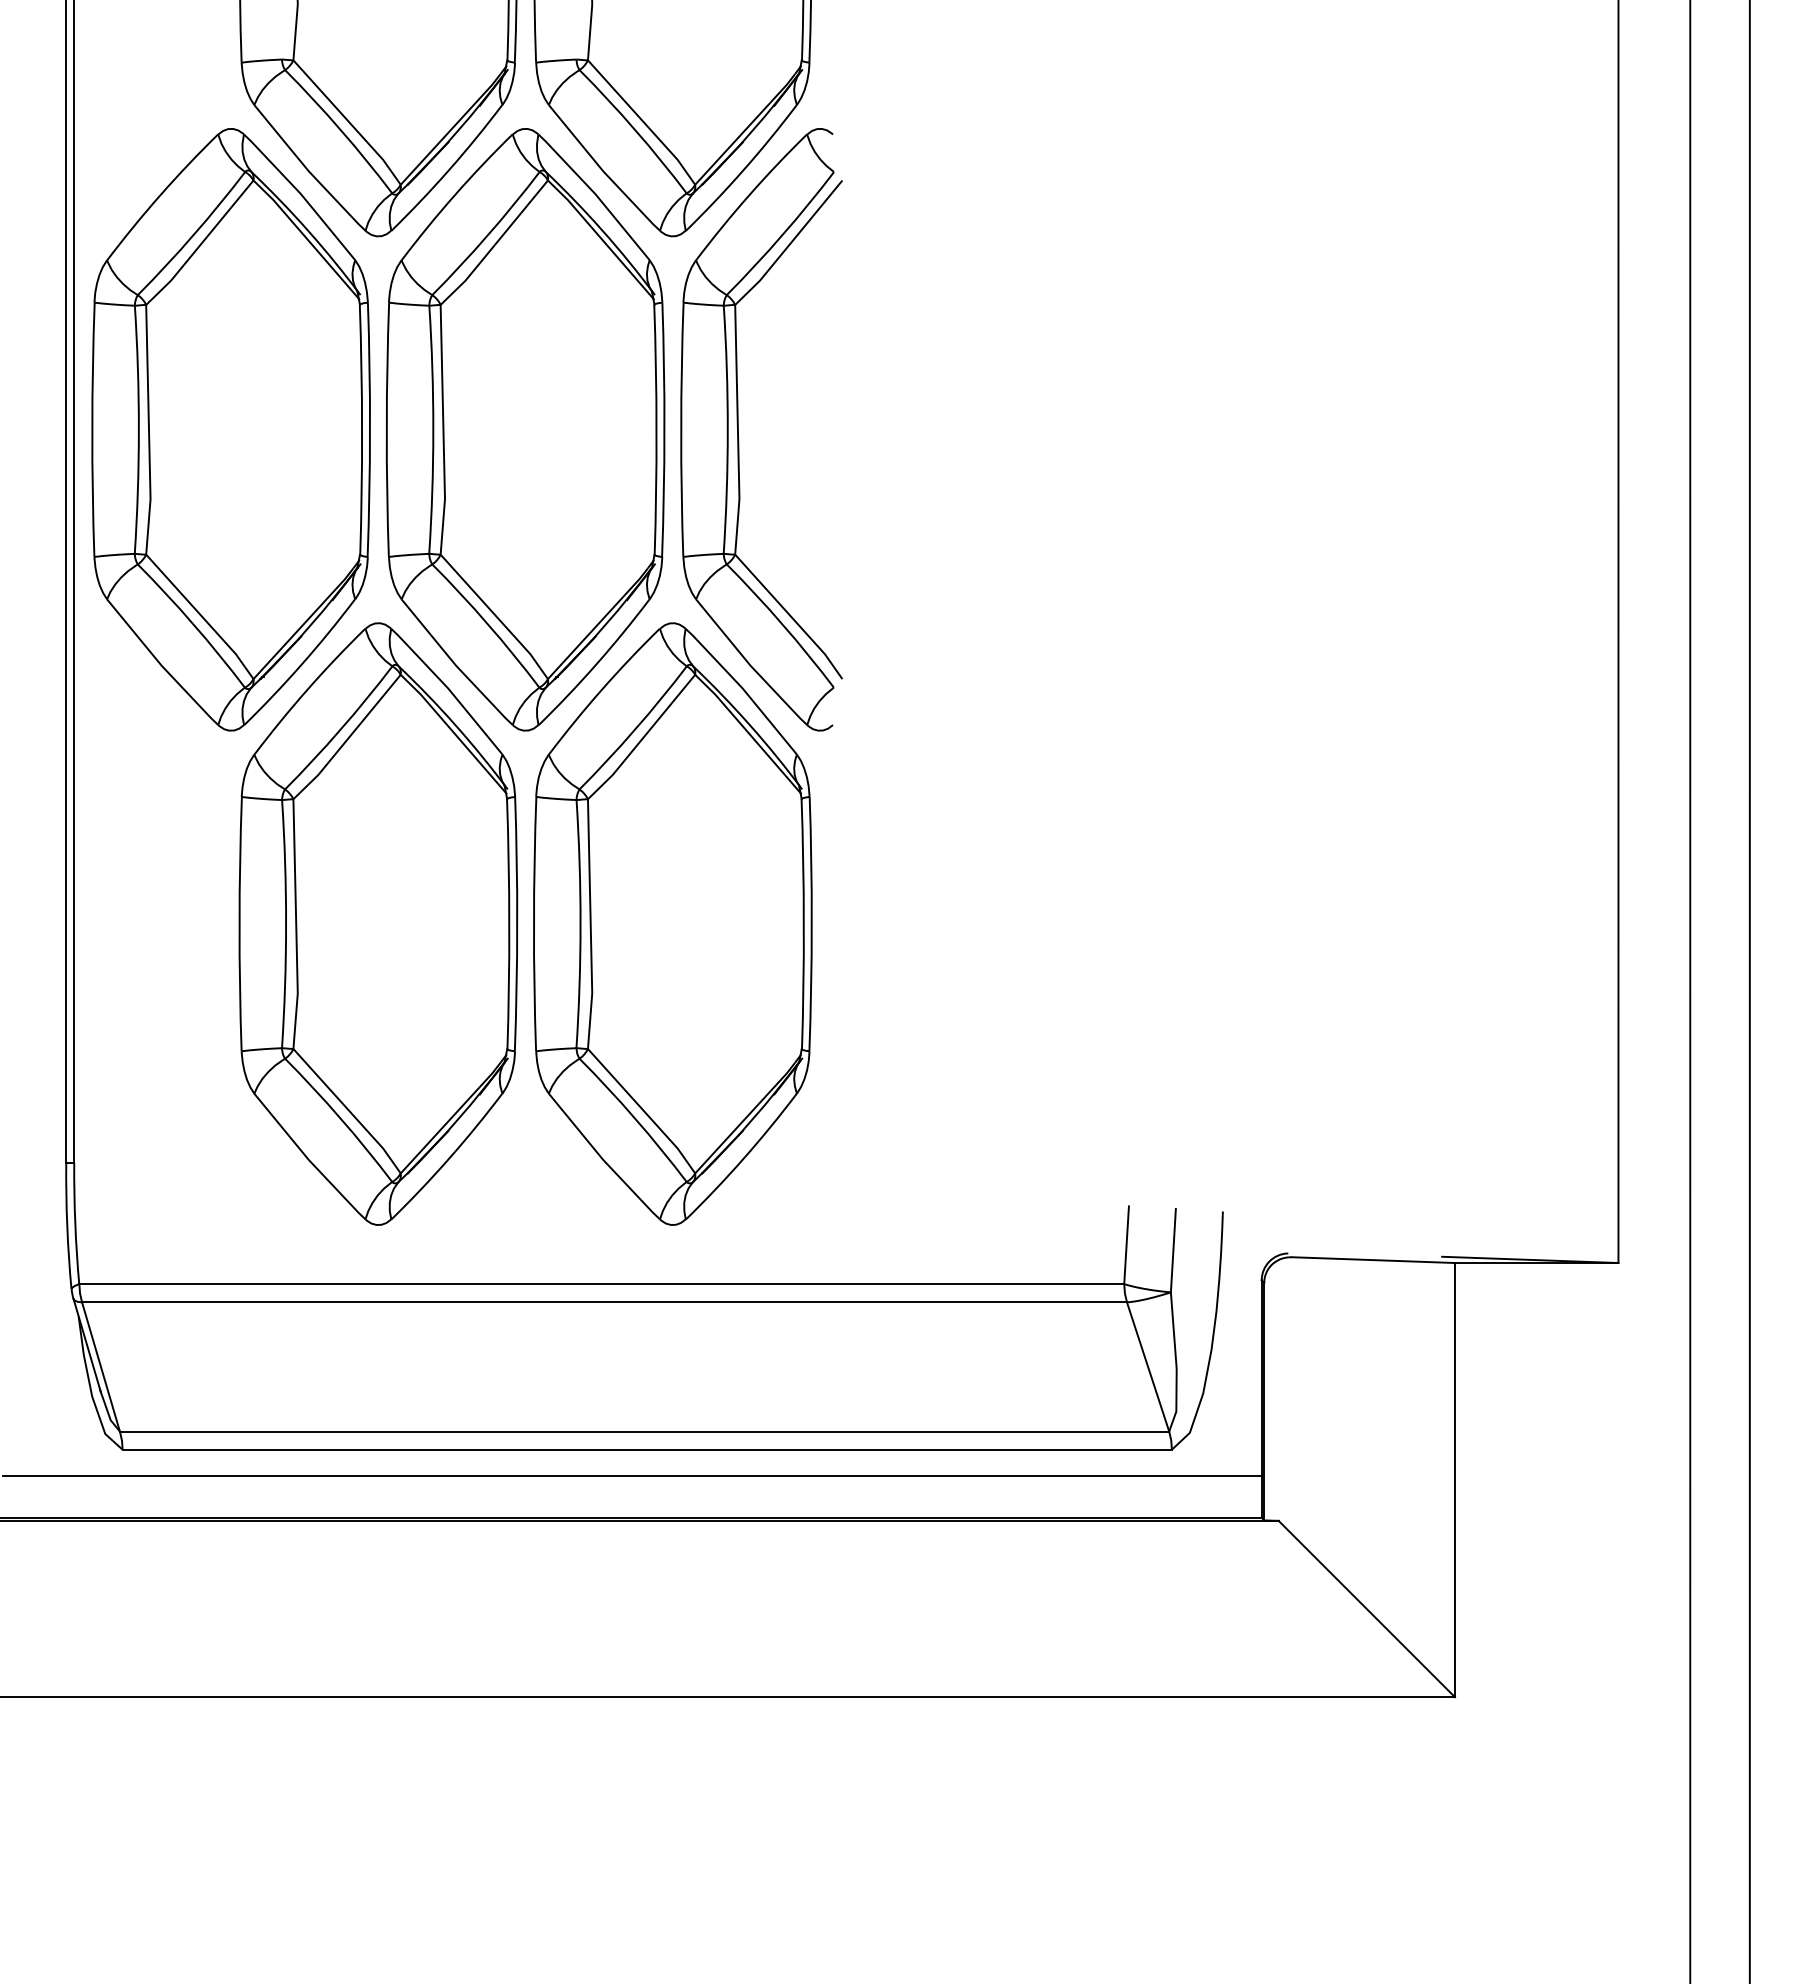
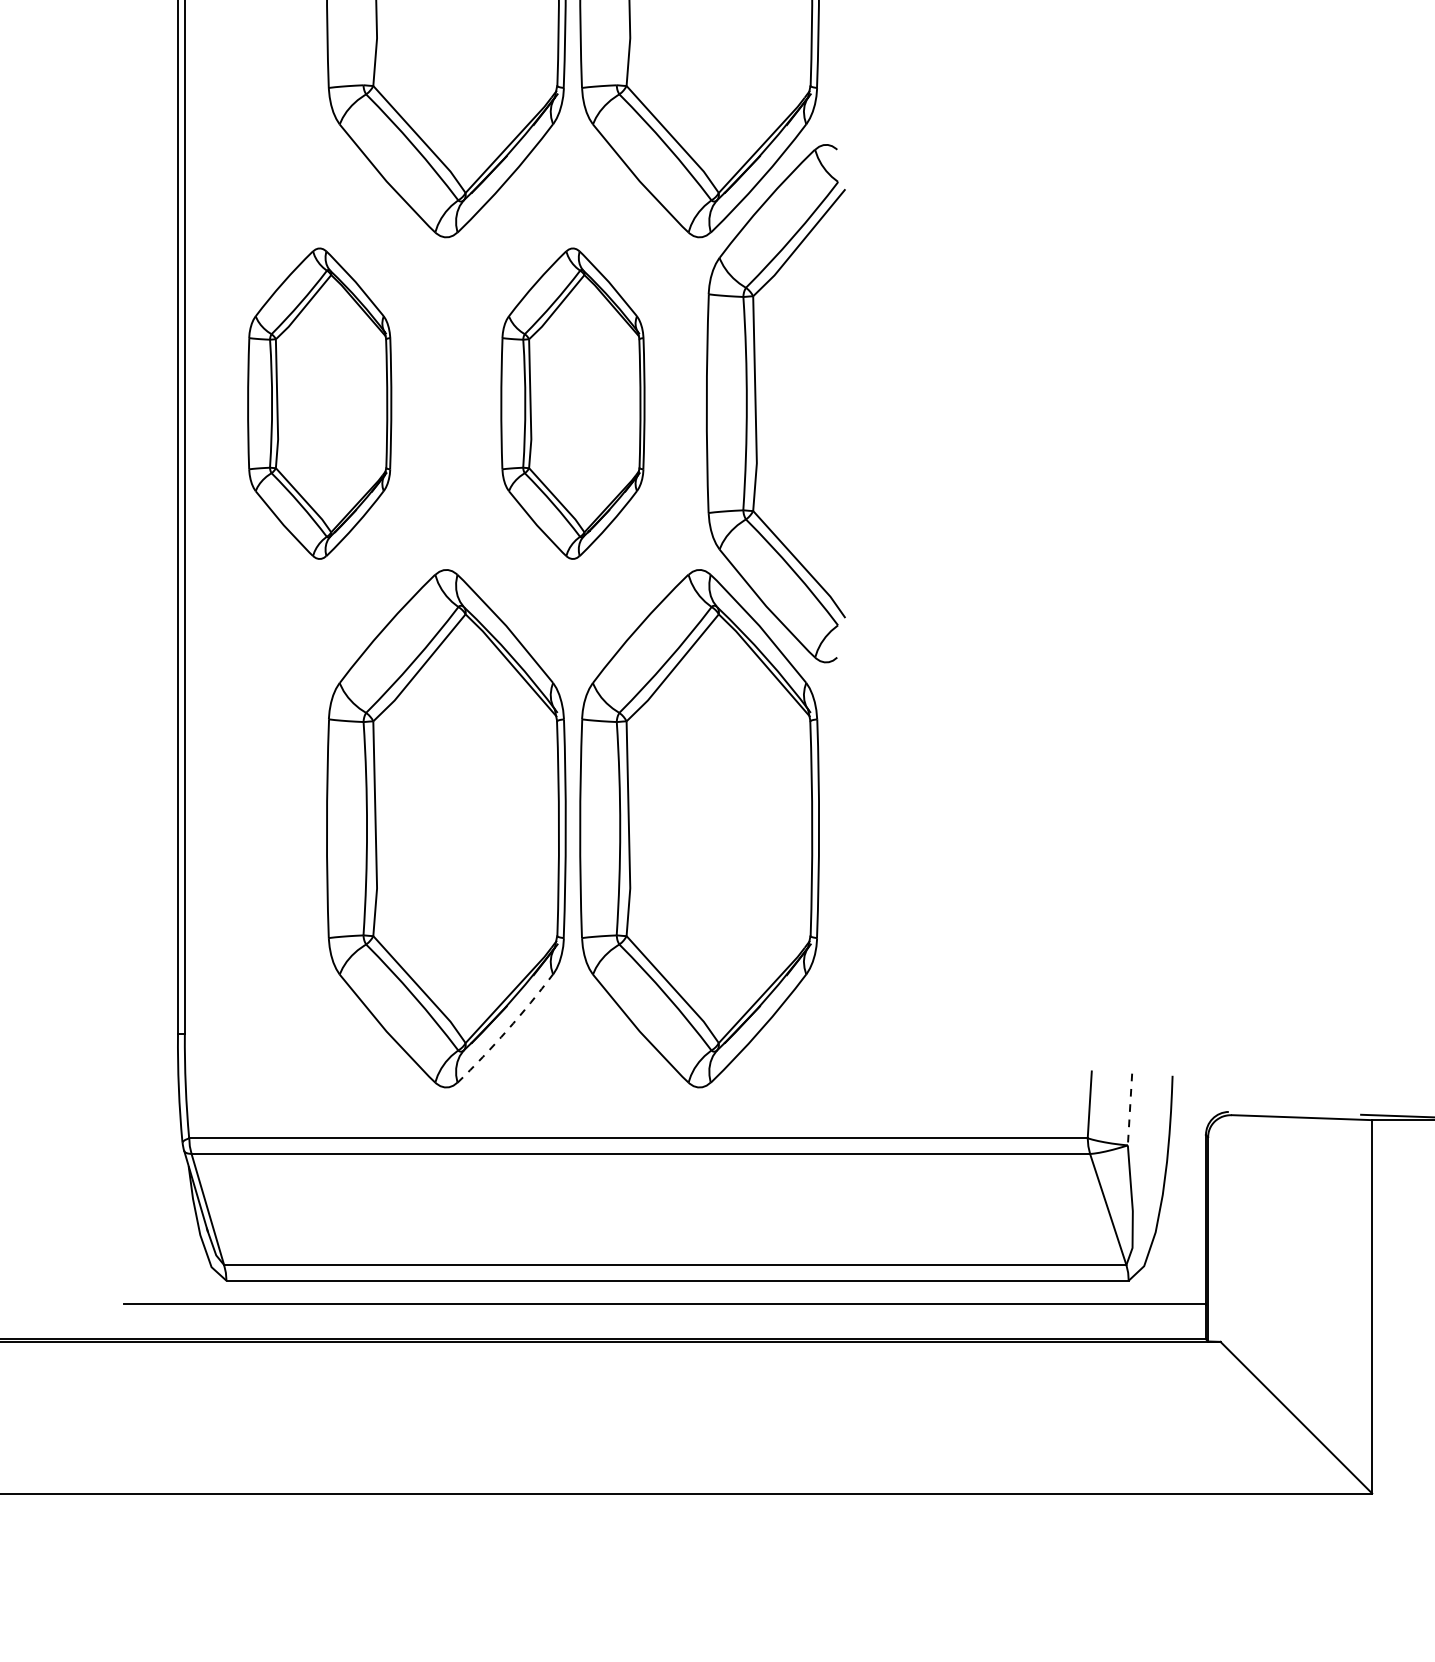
part: (230, 429) -> (319, 403), size x0.6
part: (525, 429) -> (572, 403), size x0.6
arc: (449, 1158) -> (507, 1030), solid -> dashed
line: (1173, 1250) -> (1130, 1109), solid -> dashed

